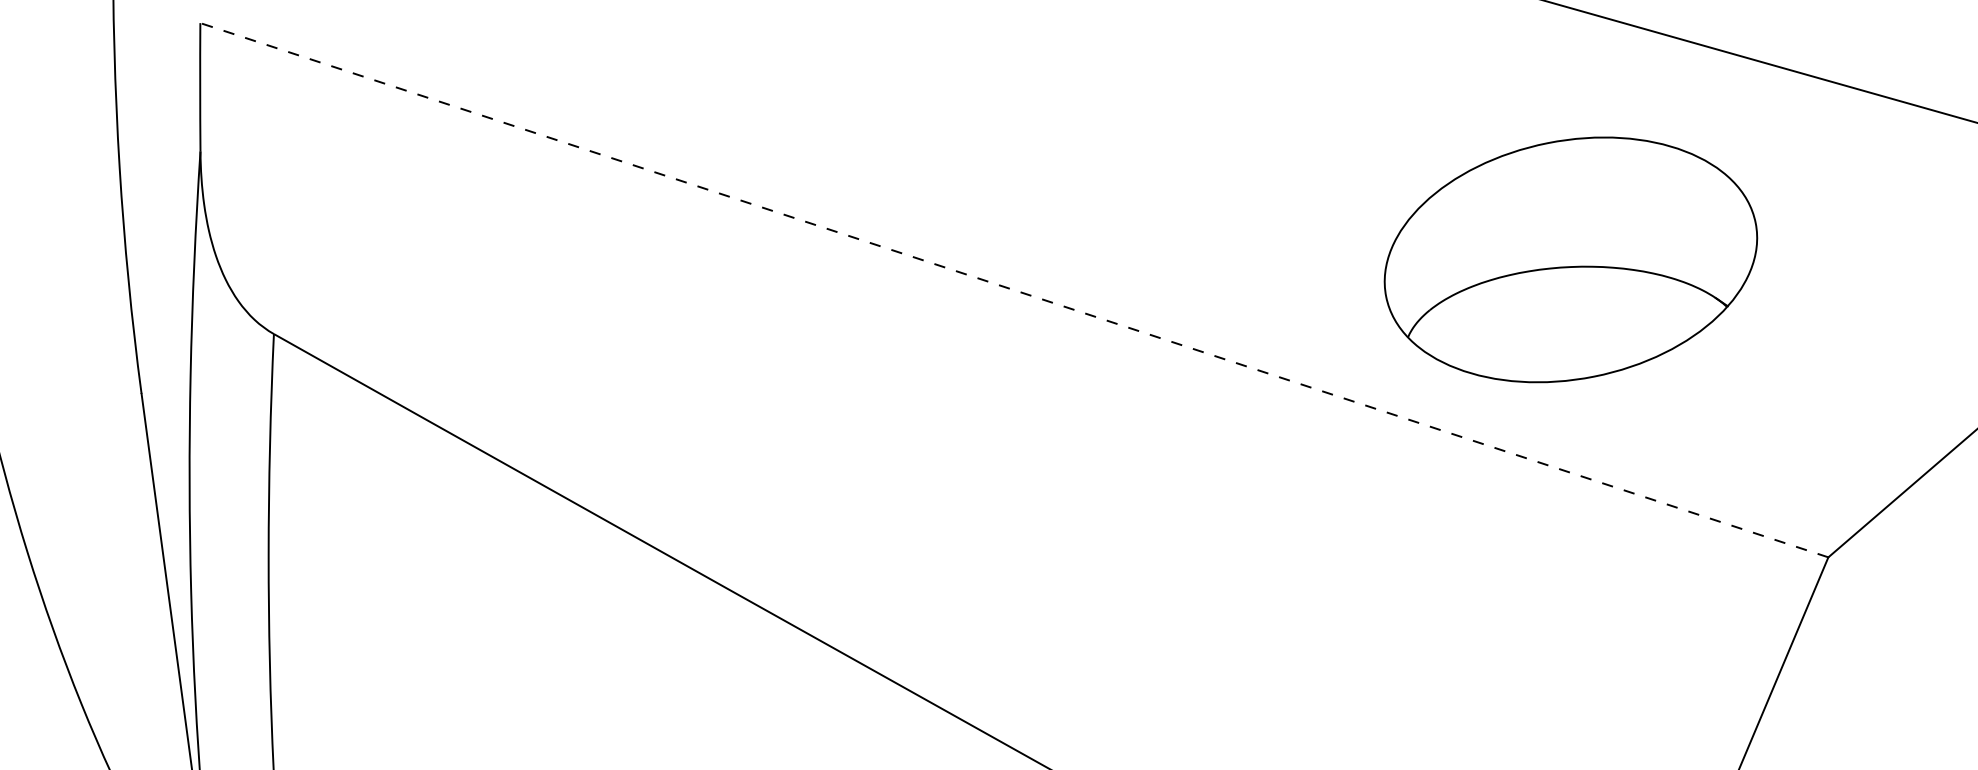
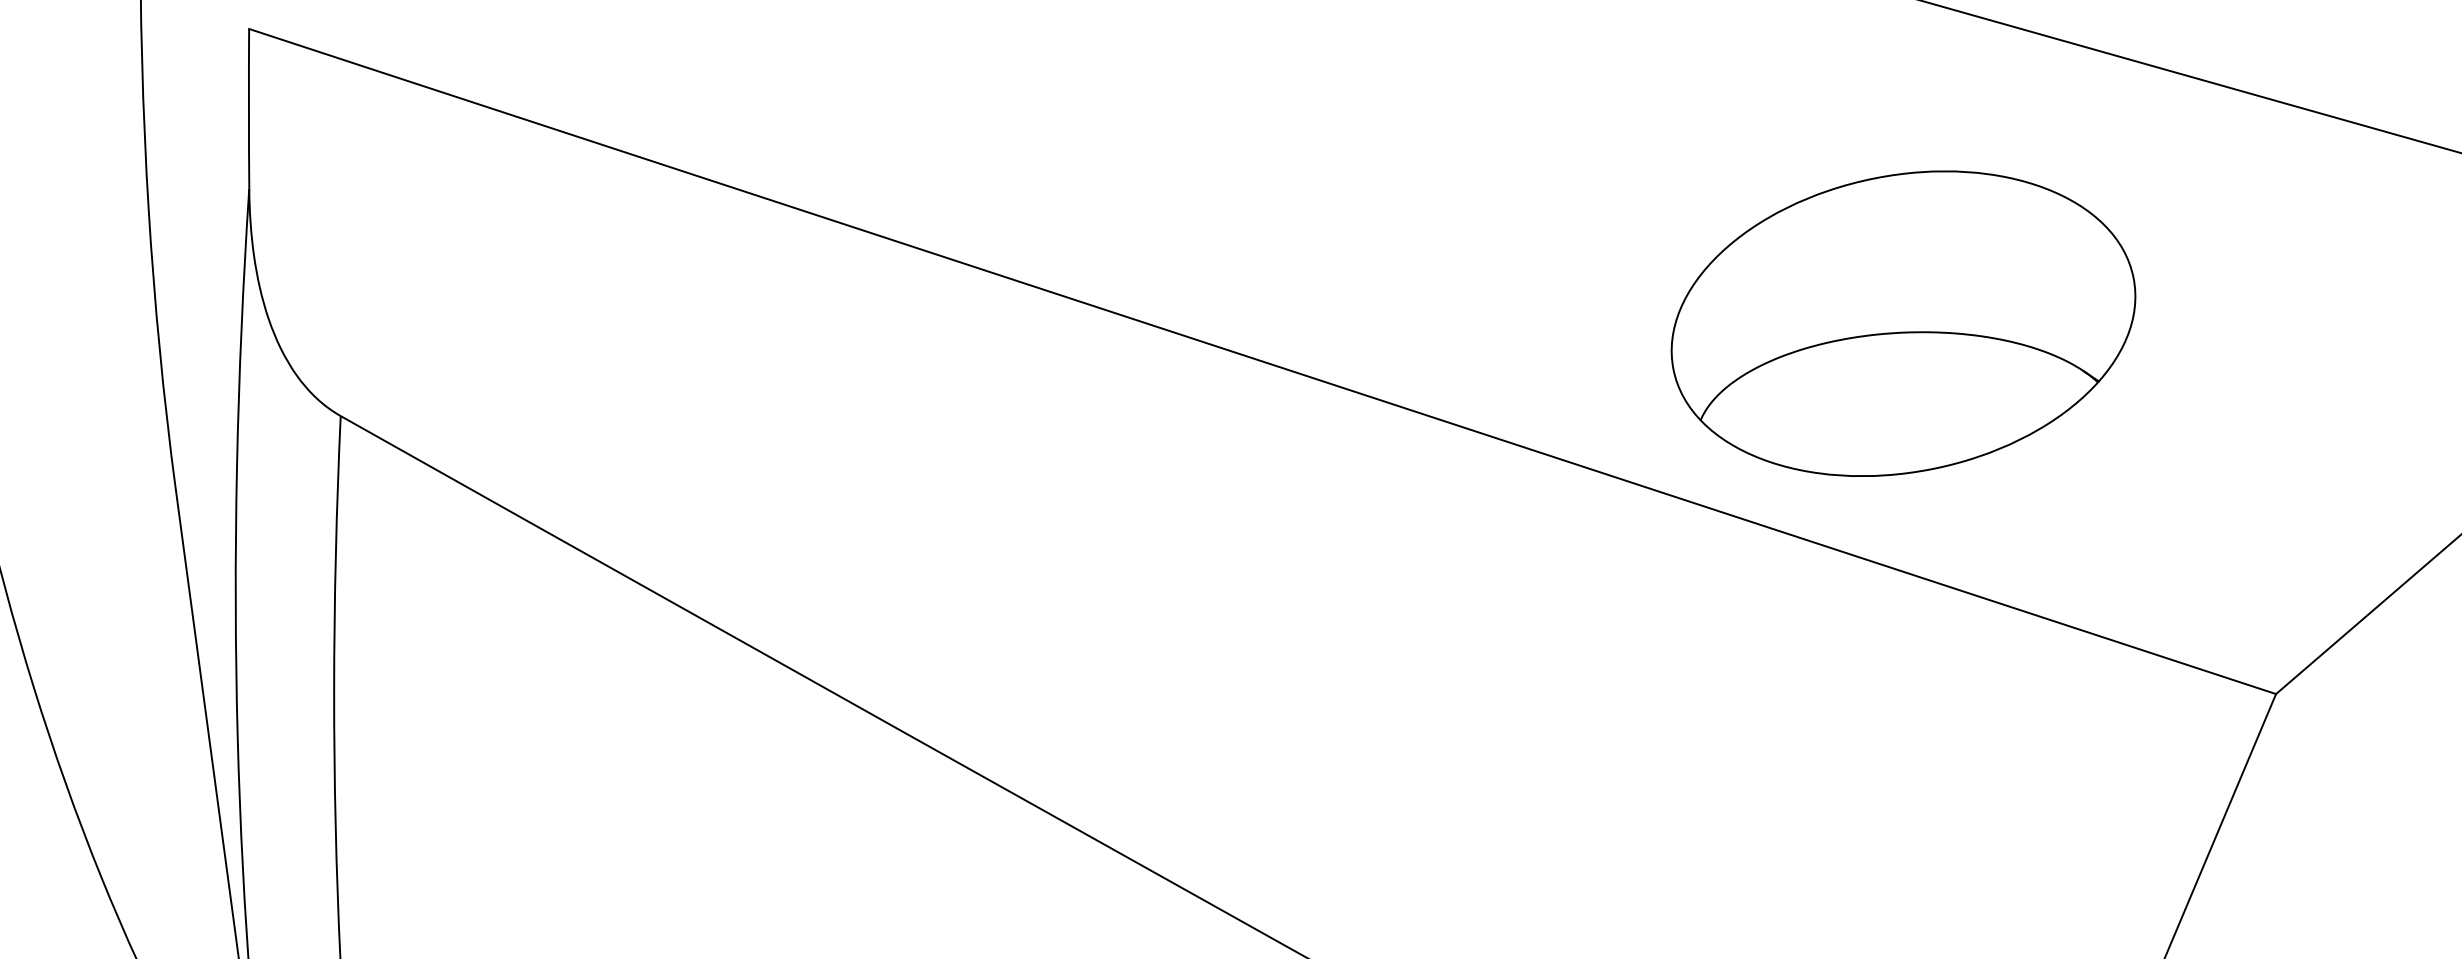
part: (1570, 259) -> (1903, 323), moved
line: (1014, 290) -> (1262, 361), dashed -> solid

